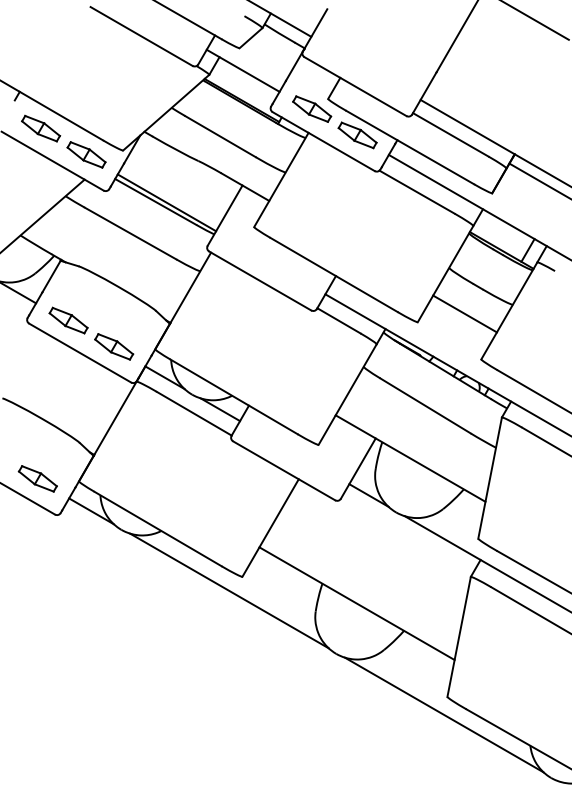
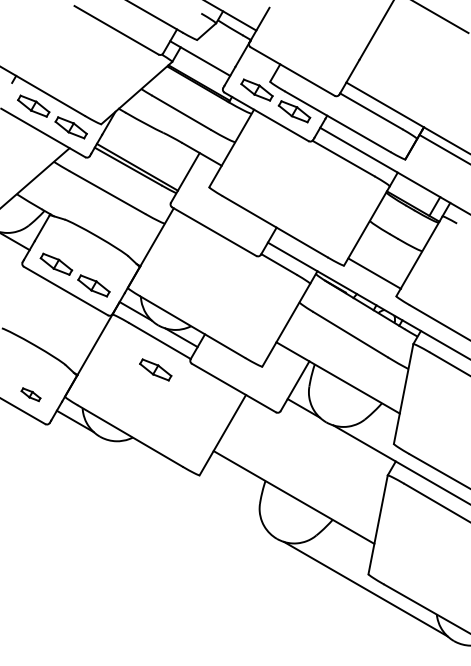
line: (464, 313) -> (374, 273), moved
part: (189, 448) -> (156, 369), added
part: (37, 478) -> (30, 394), size x0.6
line: (229, 590) -> (188, 486), removed

